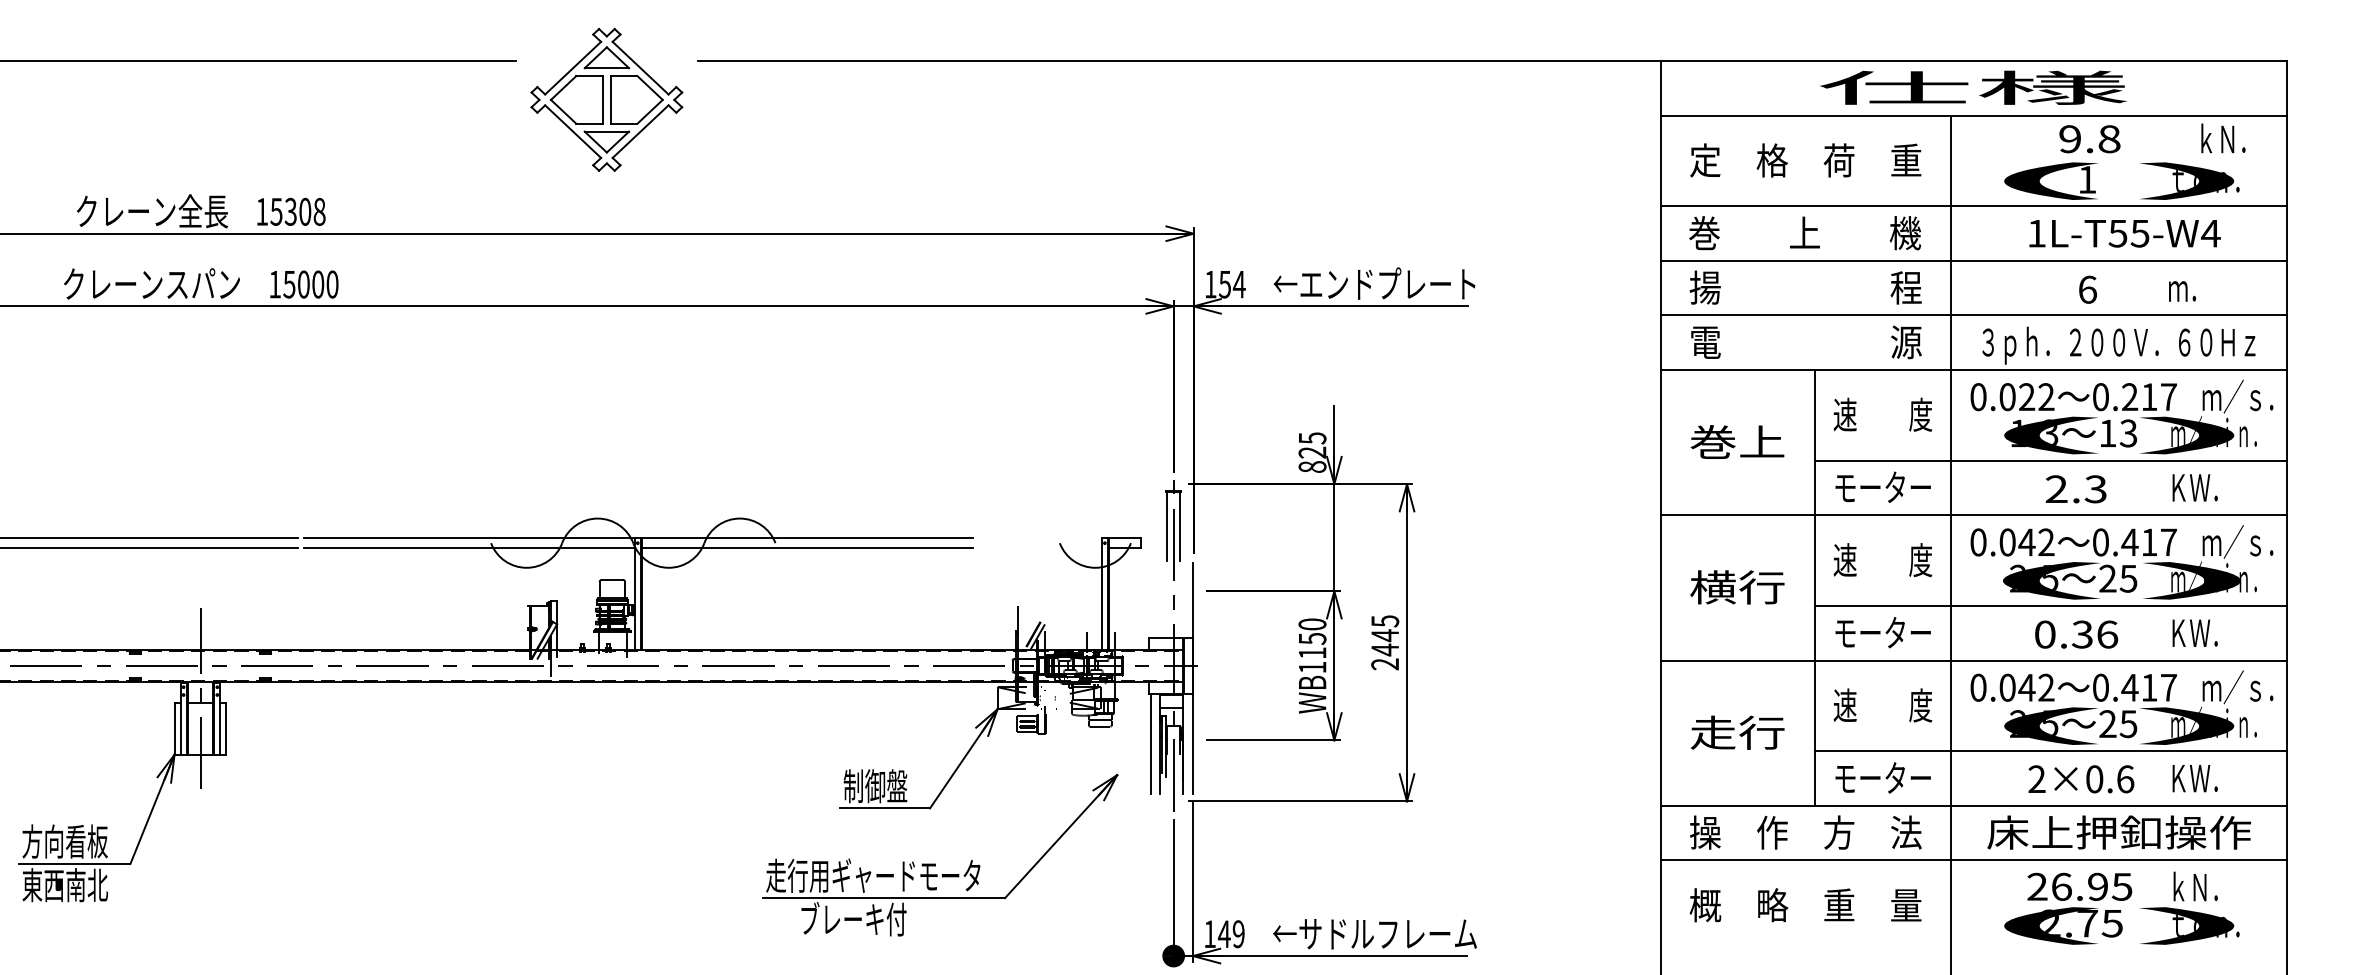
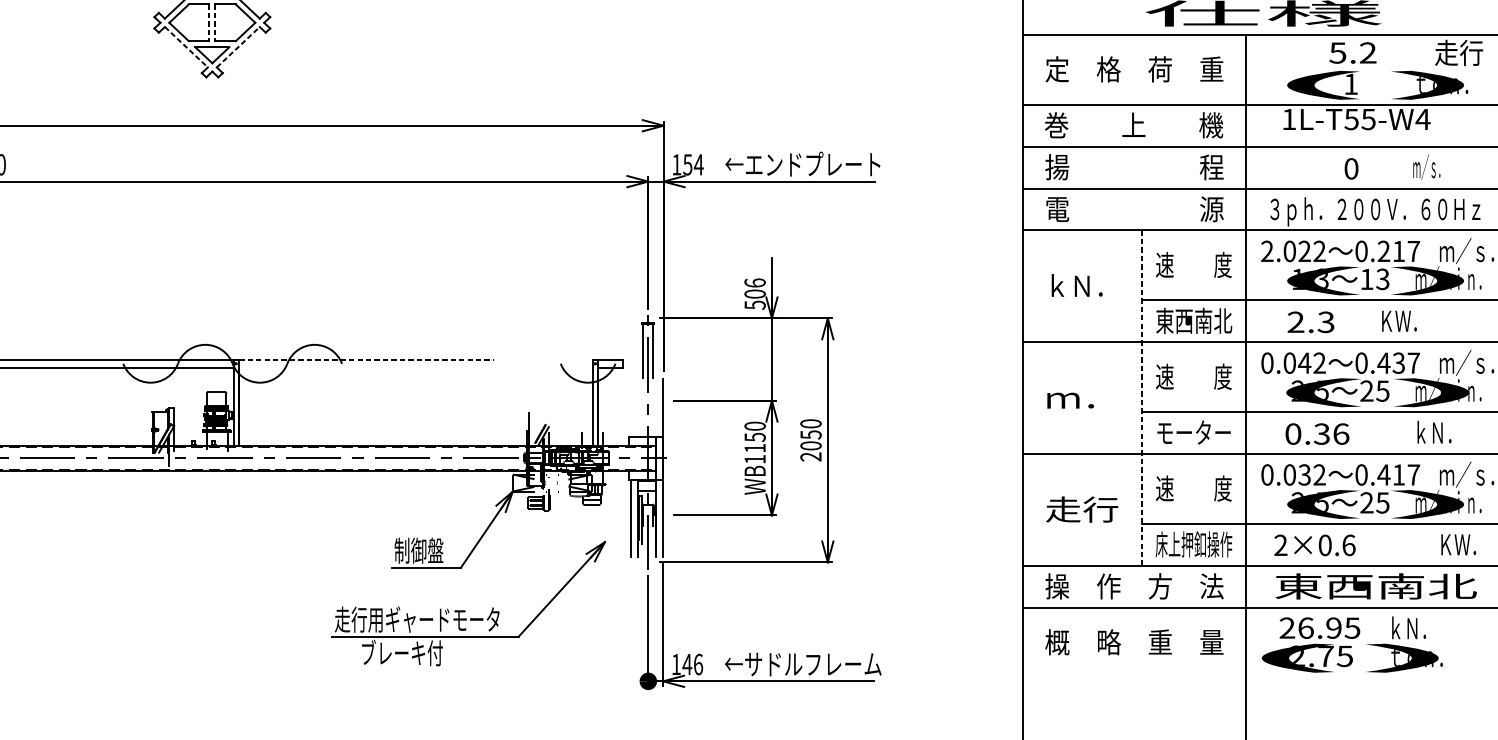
line: (602, 99) -> (208, 22), solid -> dashed
line: (610, 99) -> (215, 22), solid -> dashed
line: (640, 131) -> (238, 47), solid -> dashed
line: (573, 132) -> (186, 47), solid -> dashed
text: (2089, 139) -> (1352, 53), 9.8 -> 5.2
text: (2227, 139) -> (1458, 53), ｋＮ． -> 走行
text: (2124, 233) -> (1356, 119), moved
text: (2185, 287) -> (1426, 167), ｍ． -> ｍ／ｓ．
text: (2087, 289) -> (1351, 168), 6 -> 0
text: (1978, 397) -> (1267, 251), 0.022 -> 2.022
text: (1737, 441) -> (1082, 285), 巻上 -> ｋＮ．
text: (1312, 452) -> (755, 294), 825 -> 506
text: (1883, 487) -> (1194, 320), モーター -> 東西南北
text: (2194, 487) -> (1398, 320), moved
text: (2075, 489) -> (1310, 322), moved
line: (807, 538) -> (366, 360), solid -> dashed
text: (2149, 542) -> (1398, 363), 0.417 -> 0.437
line: (806, 548) -> (365, 367), removed
text: (1737, 587) -> (1082, 397), 横行 -> ｍ．
line: (1814, 587) -> (1141, 397), solid -> dashed
text: (2191, 631) -> (1431, 431), ＫＷ． -> ｋＮ．
text: (2076, 634) -> (1317, 434), moved
text: (1385, 635) -> (811, 434), 2445 -> 2050
text: (2026, 687) -> (1304, 474), 0.042 -> 0.032
text: (1882, 778) -> (1193, 544), モーター -> 床上押釦操作
text: (2194, 778) -> (1458, 544), moved
text: (2081, 779) -> (1315, 545), moved
text: (2118, 832) -> (1375, 586), 床上押釦操作 -> 東西南北
text: (2121, 907) -> (1352, 644), moved
text: (1238, 934) -> (698, 664), 149 -> 146

